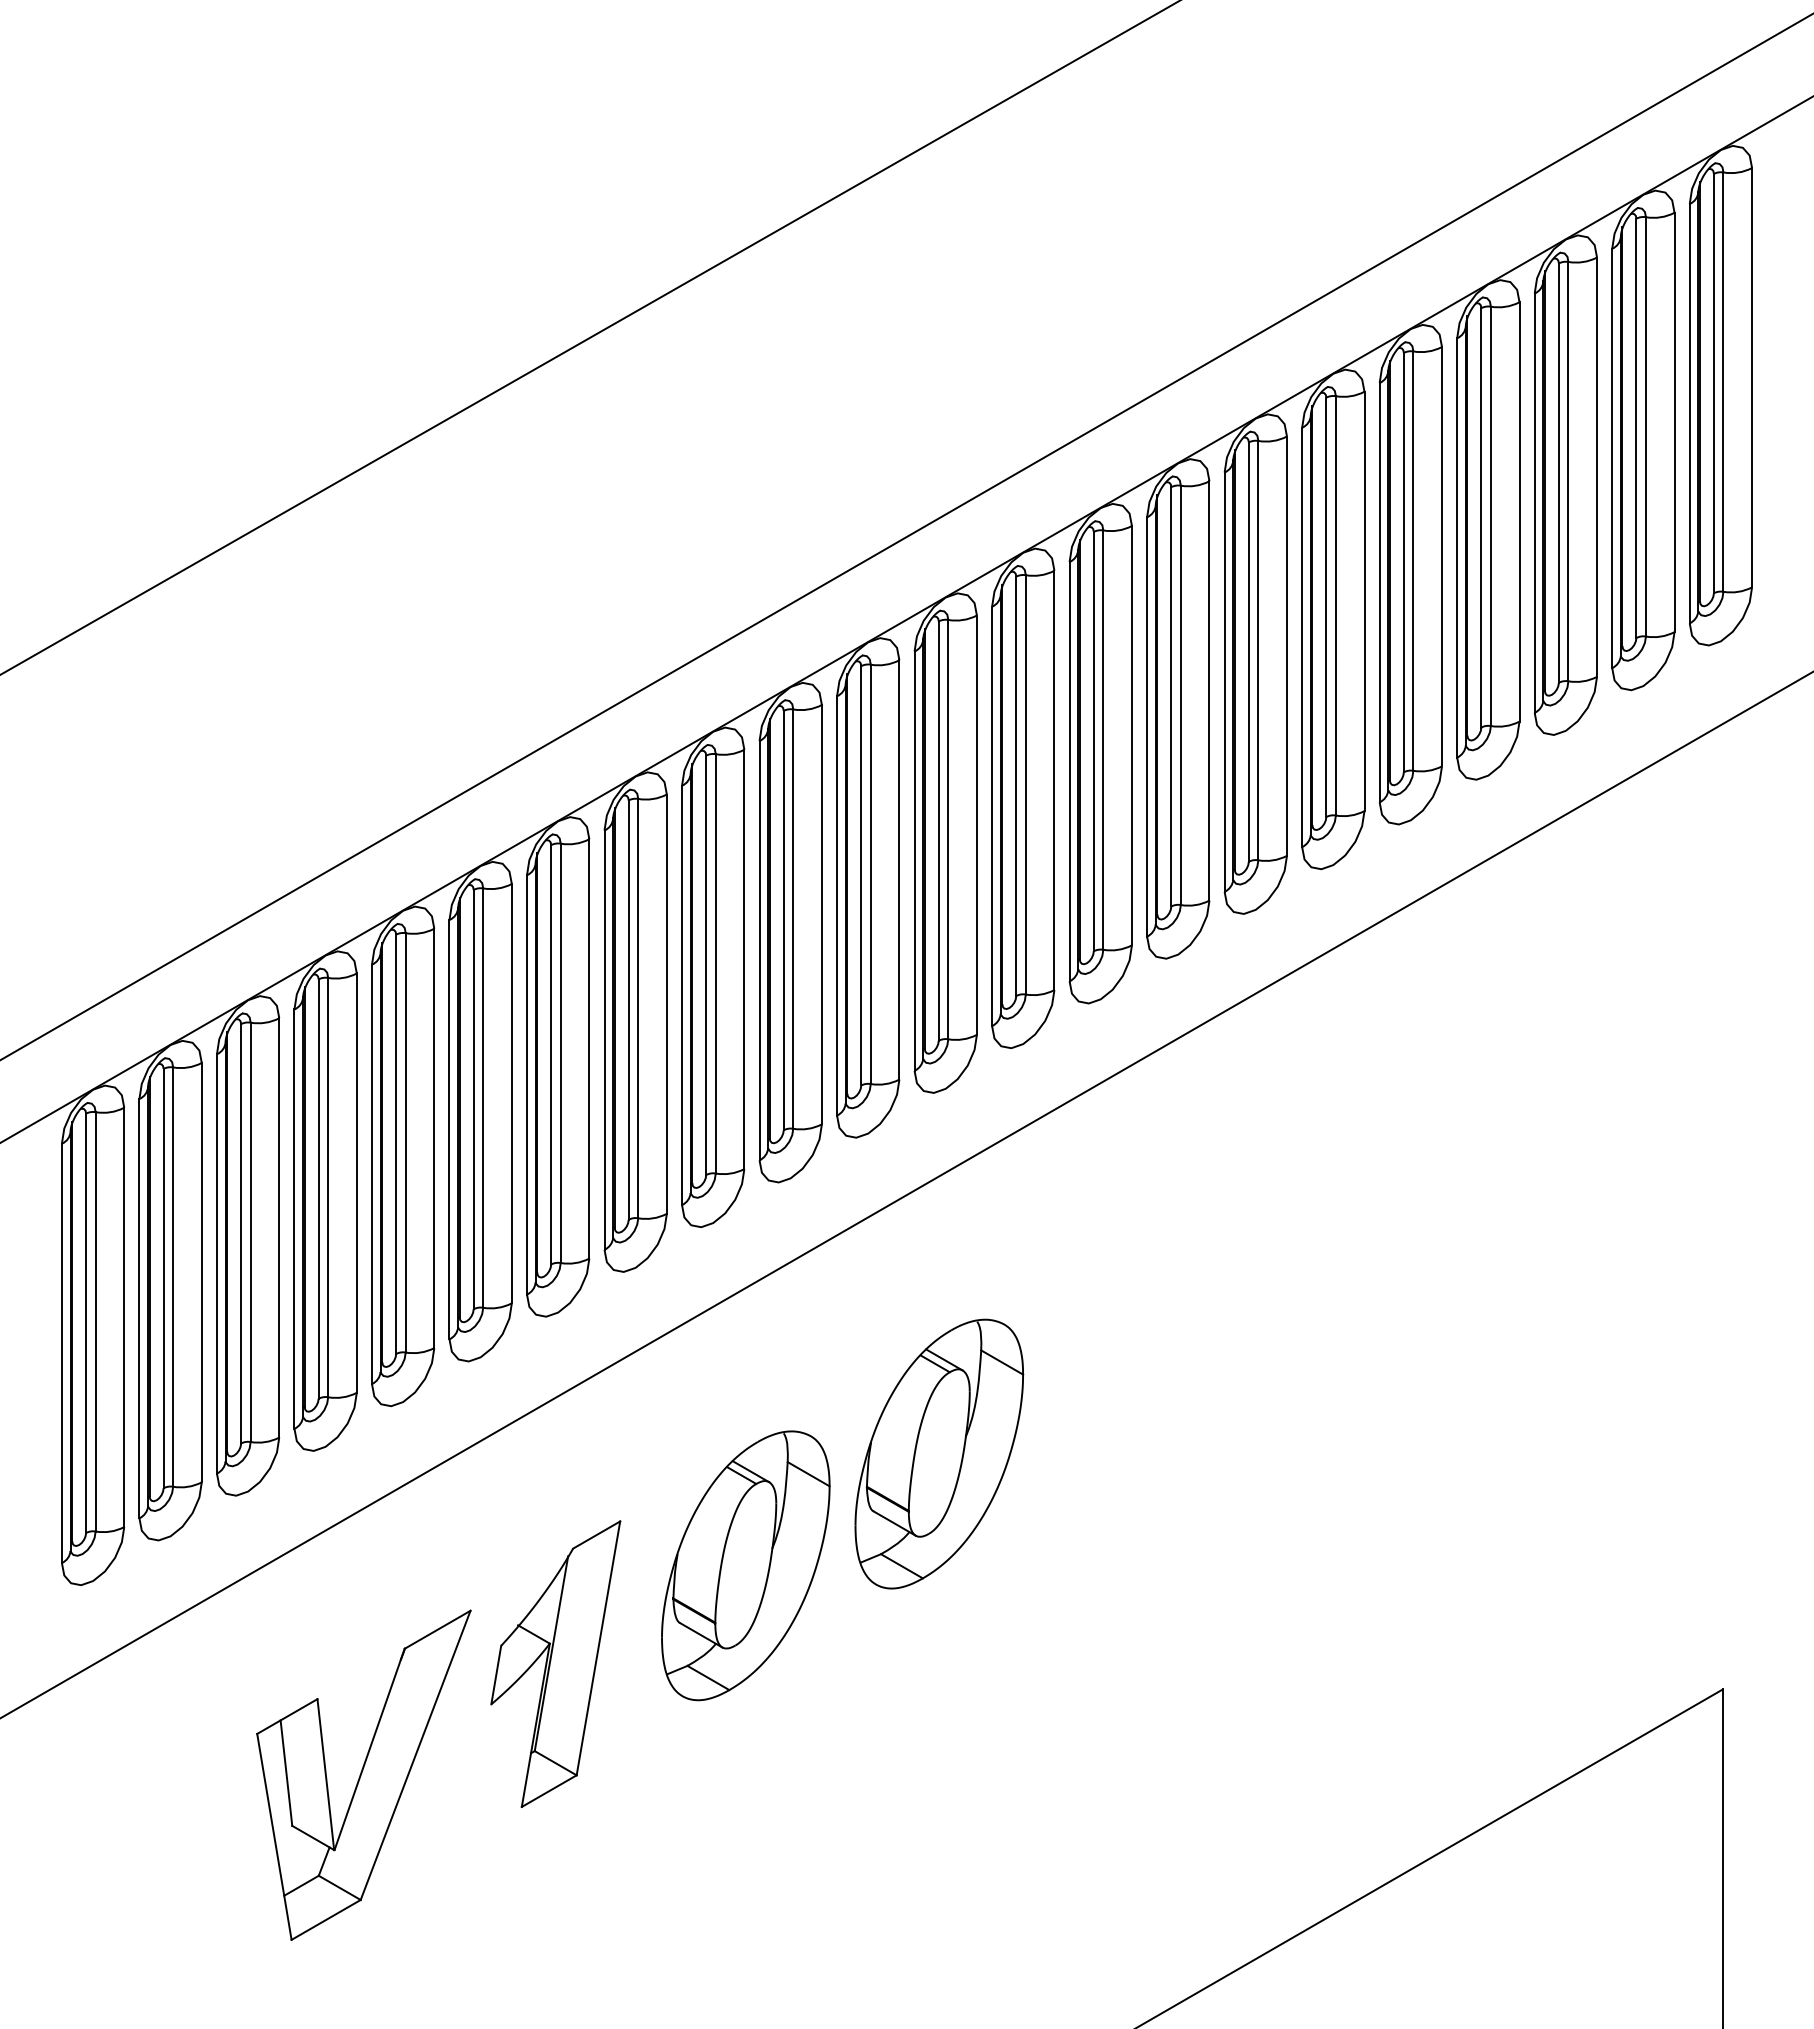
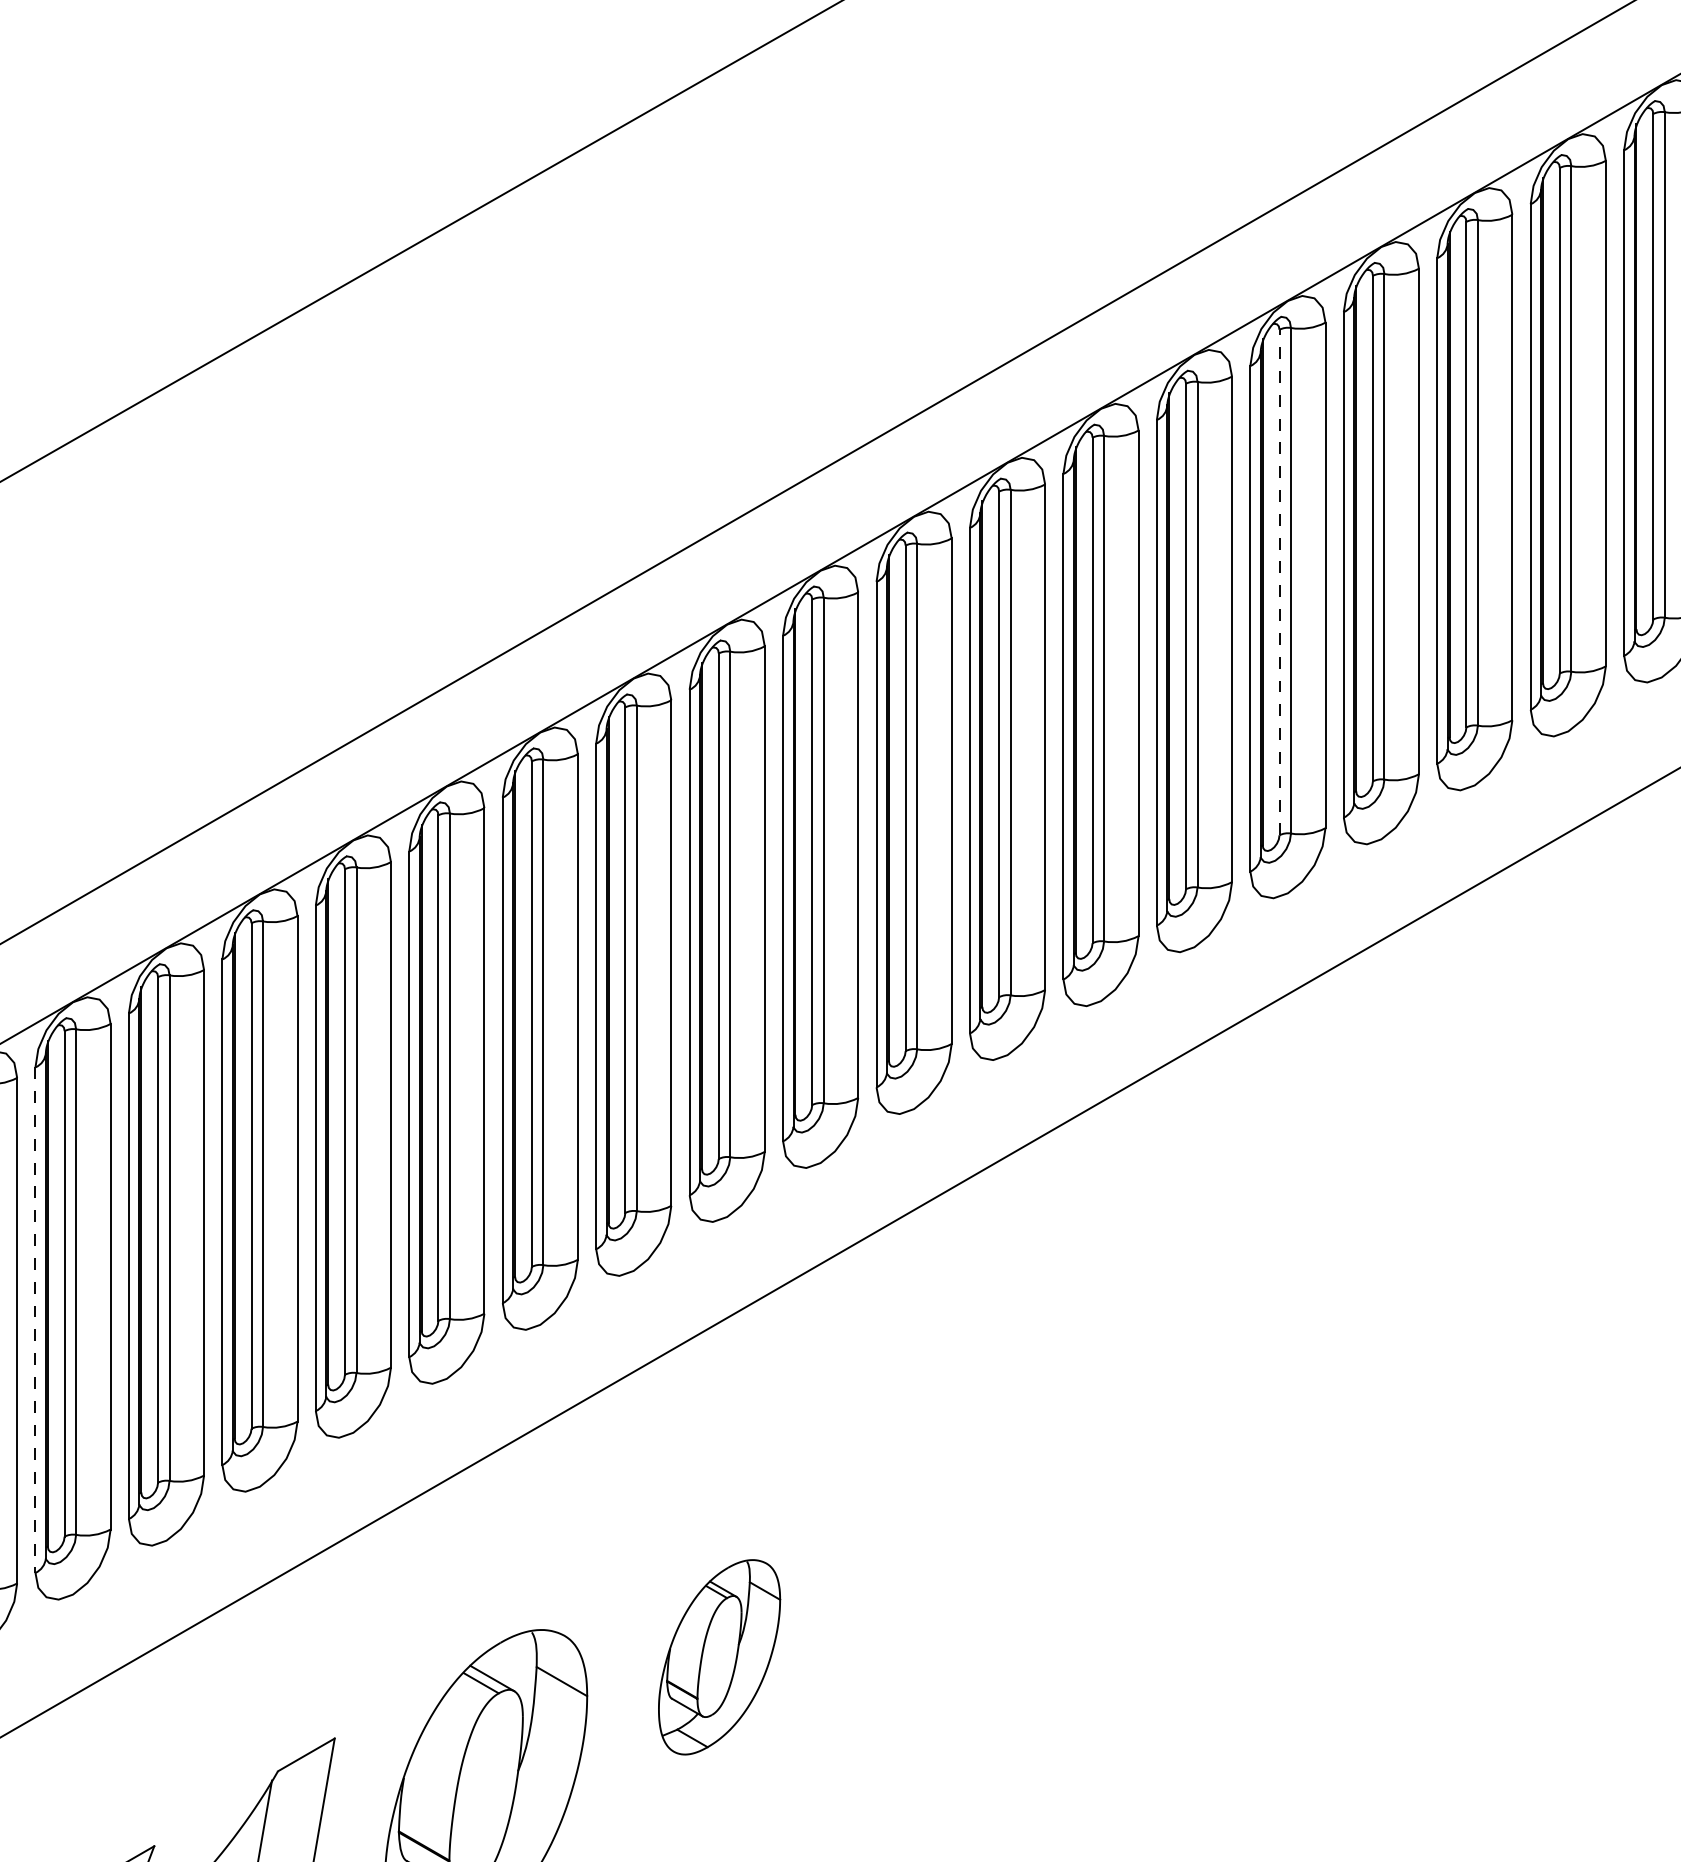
line: (1403, 562) -> (1279, 582), solid -> dashed
line: (371, 1174) -> (34, 1320), solid -> dashed
part: (939, 1453) -> (719, 1656), size x0.6

